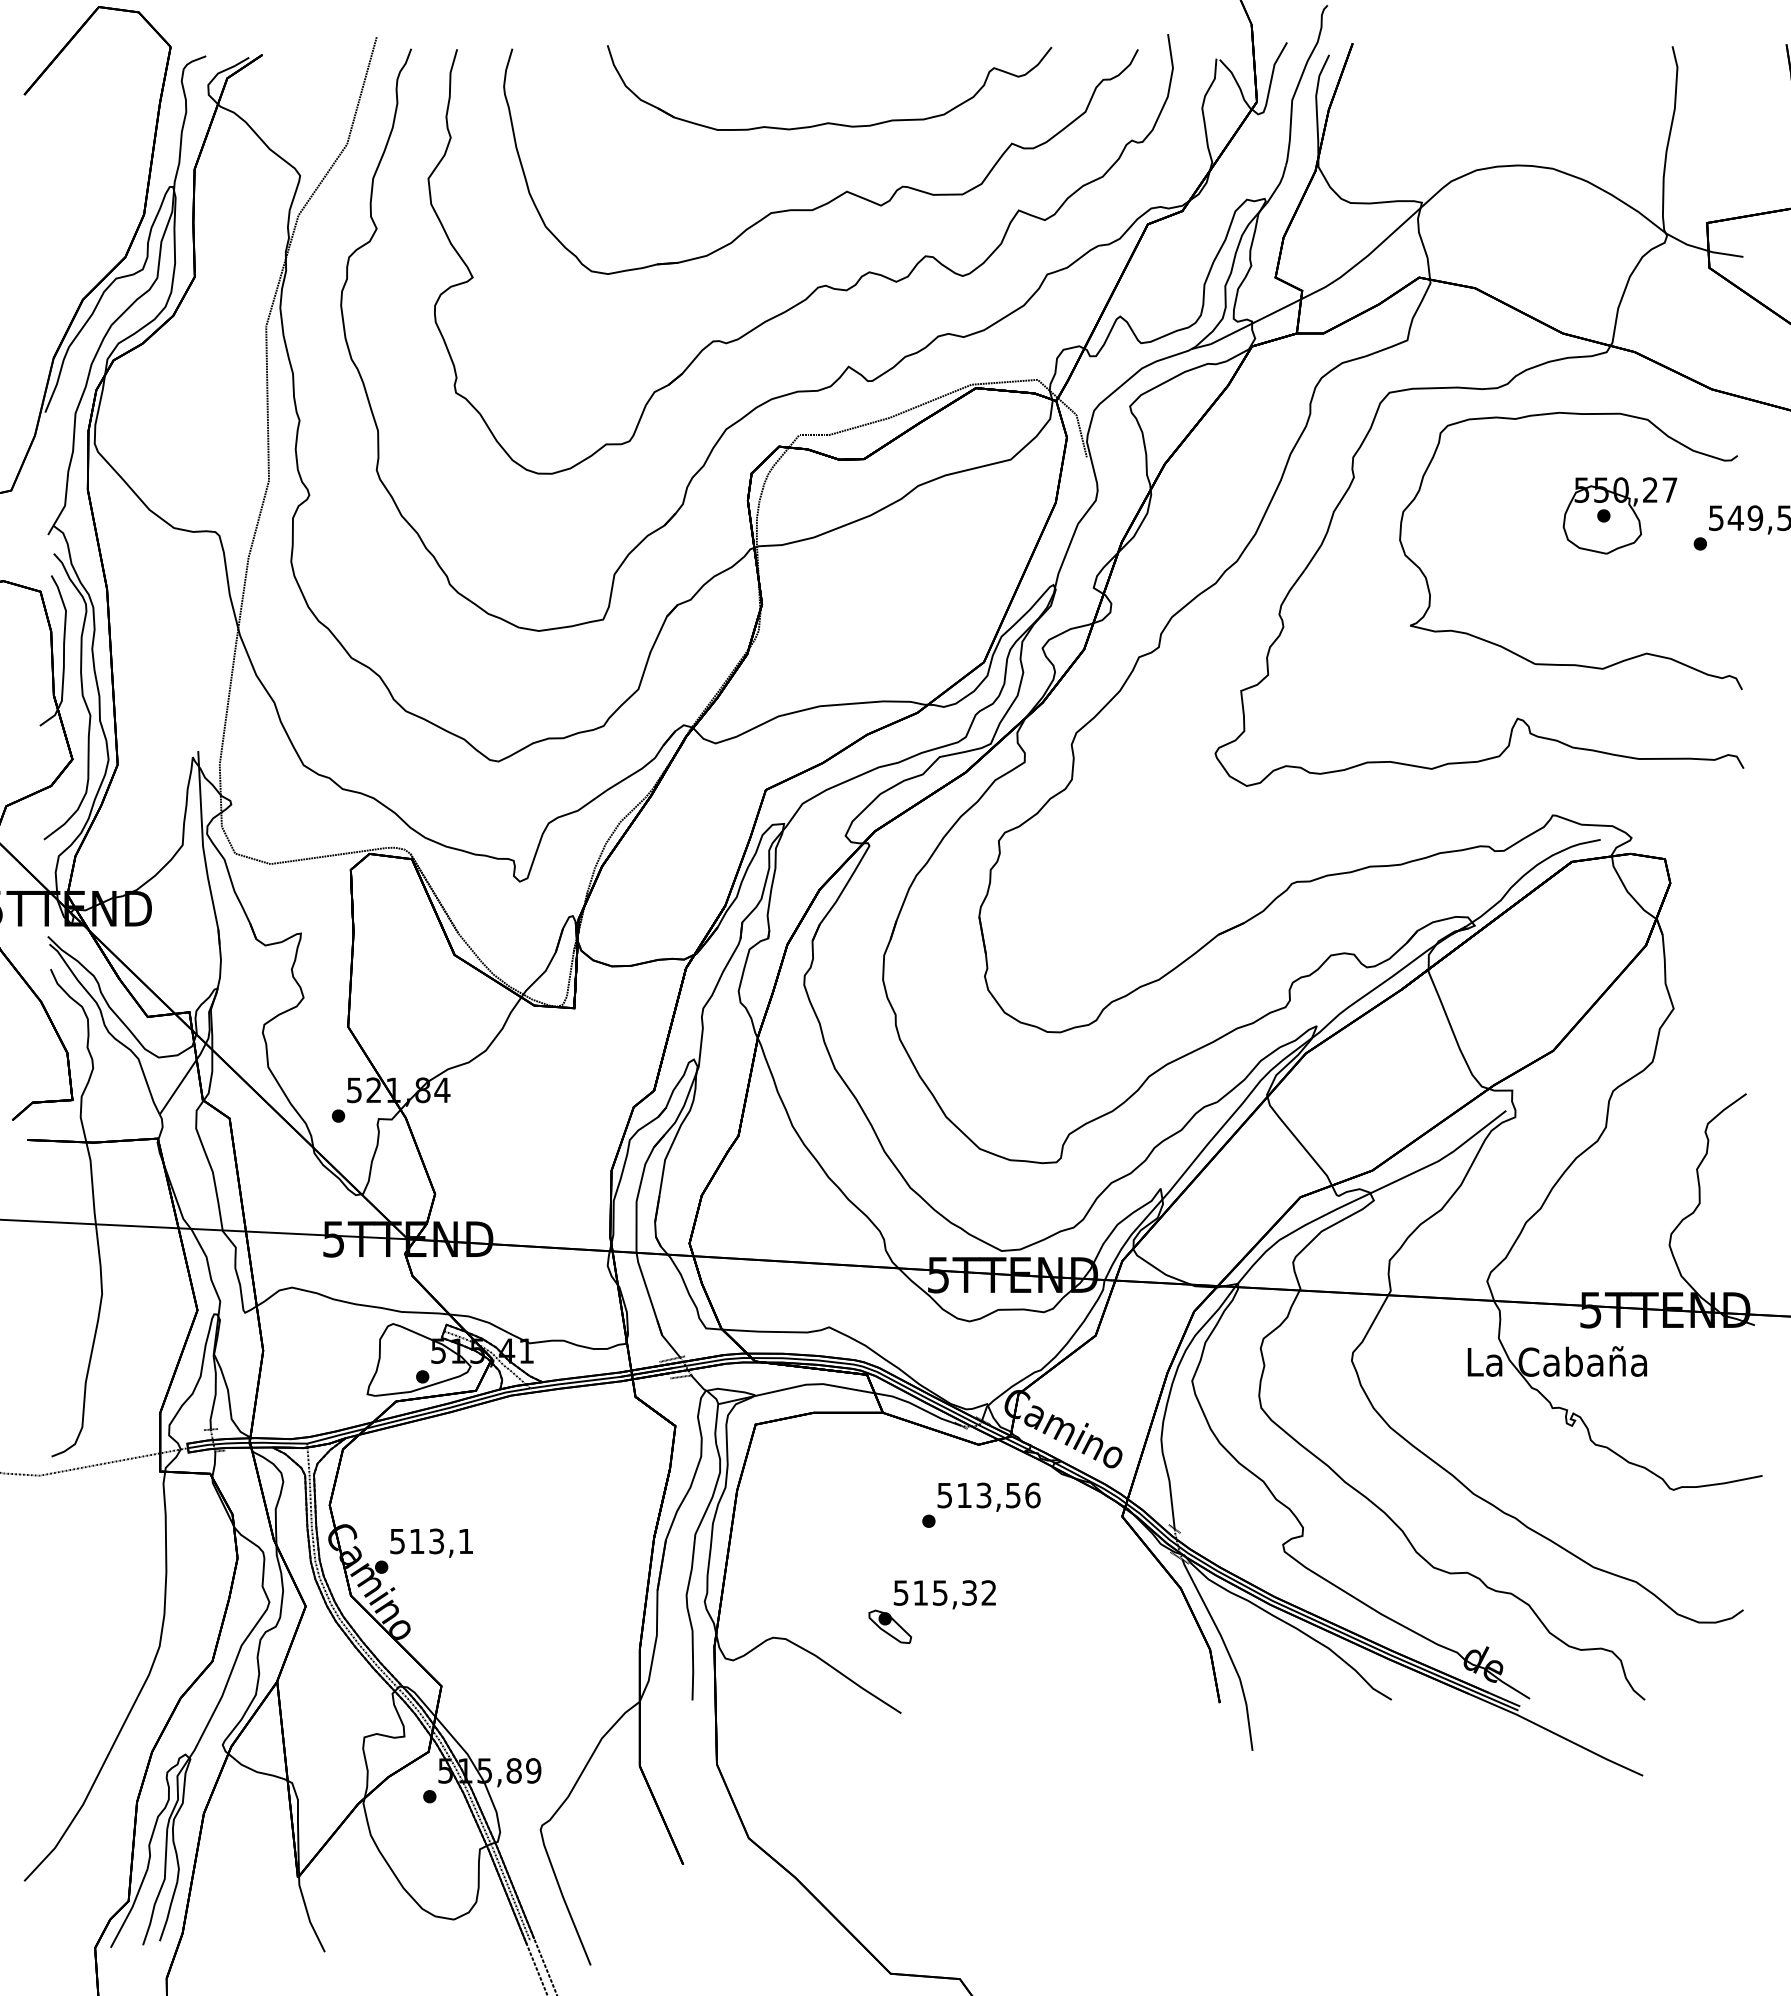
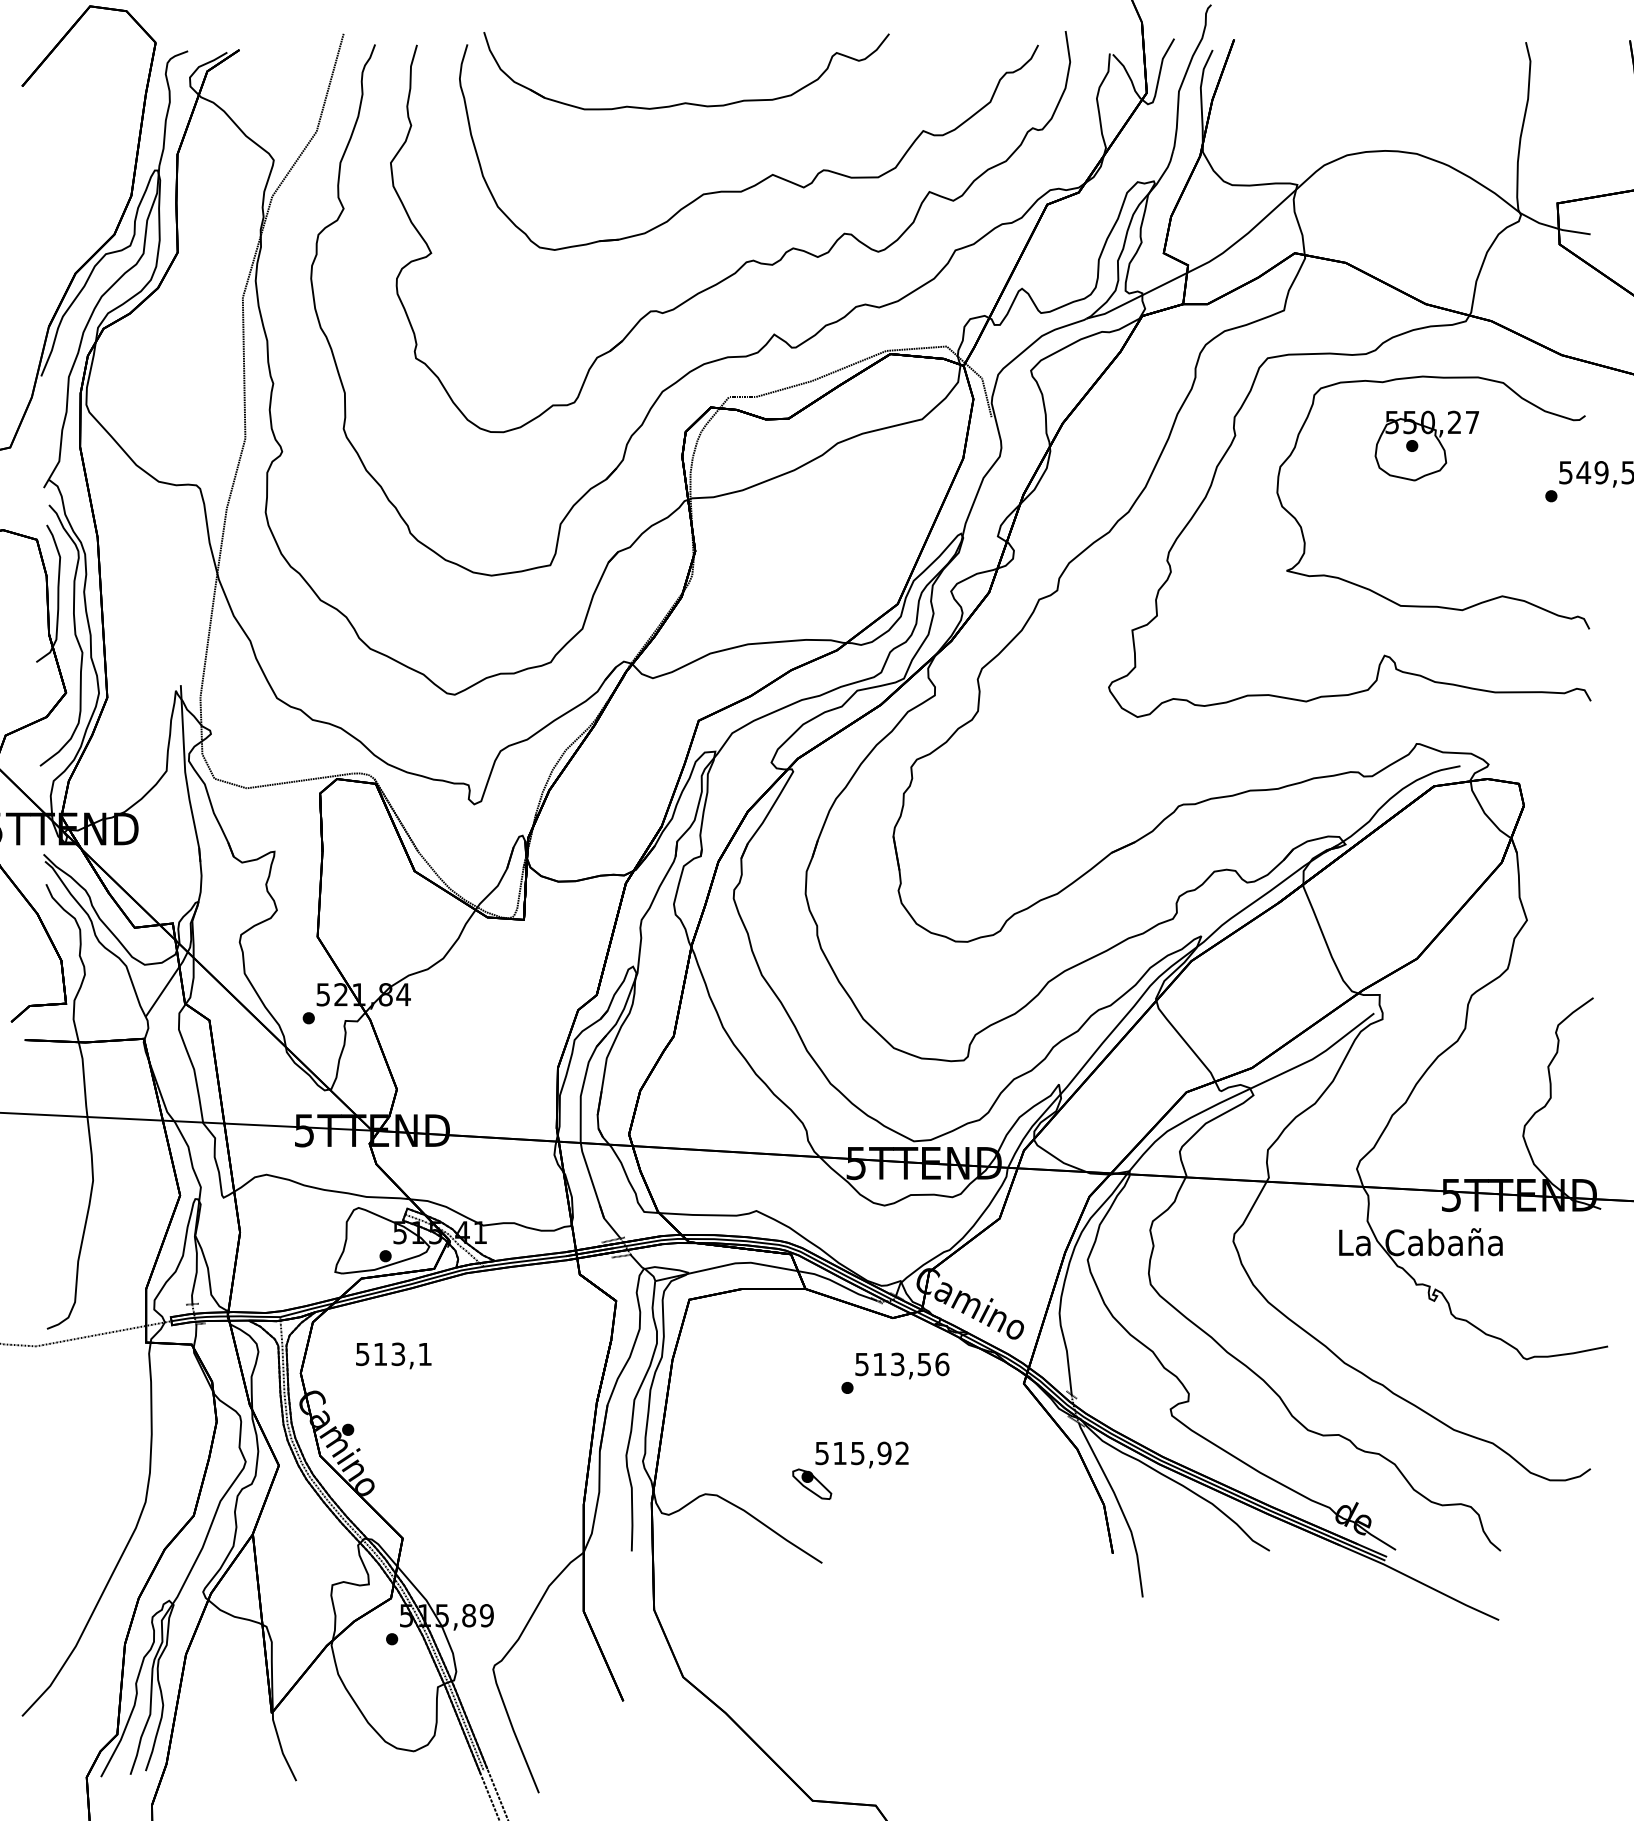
part: (829, 122) -> (686, 102), moved
part: (1619, 515) -> (1426, 445), moved
text: (431, 1542) -> (393, 1355), moved
text: (969, 1592) -> (884, 1452), 515,32 -> 515,92

